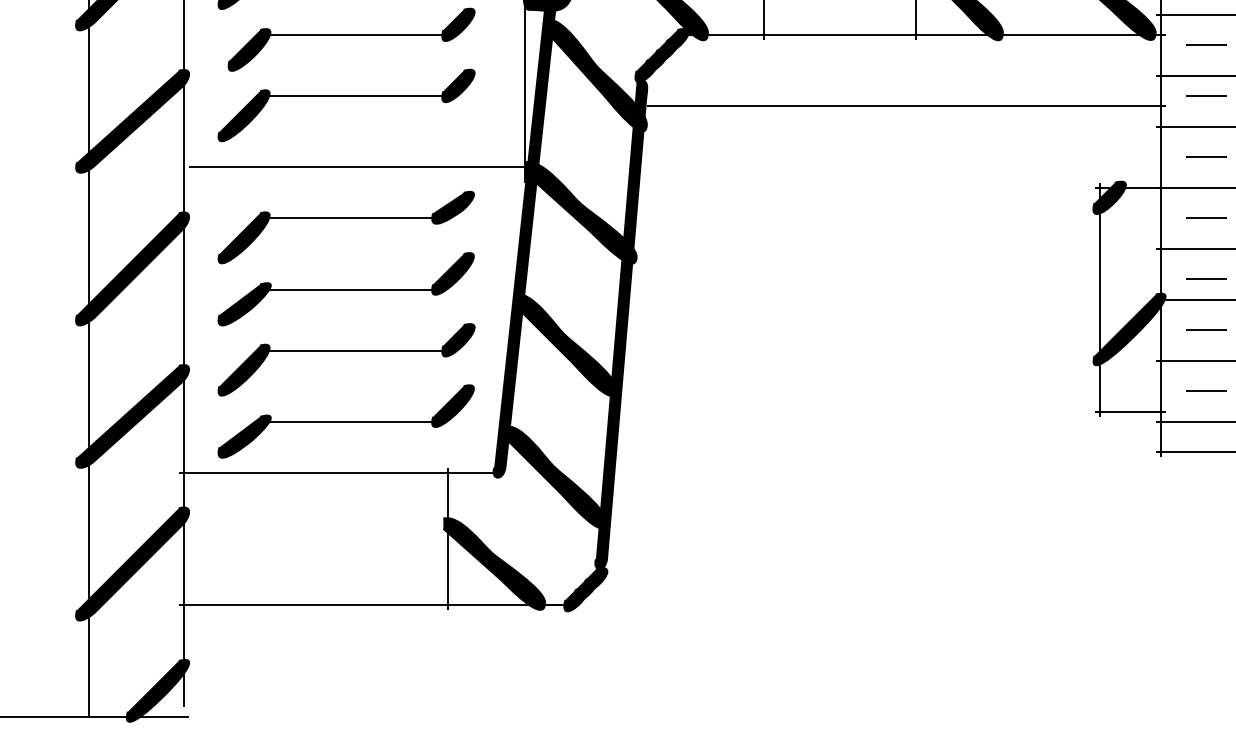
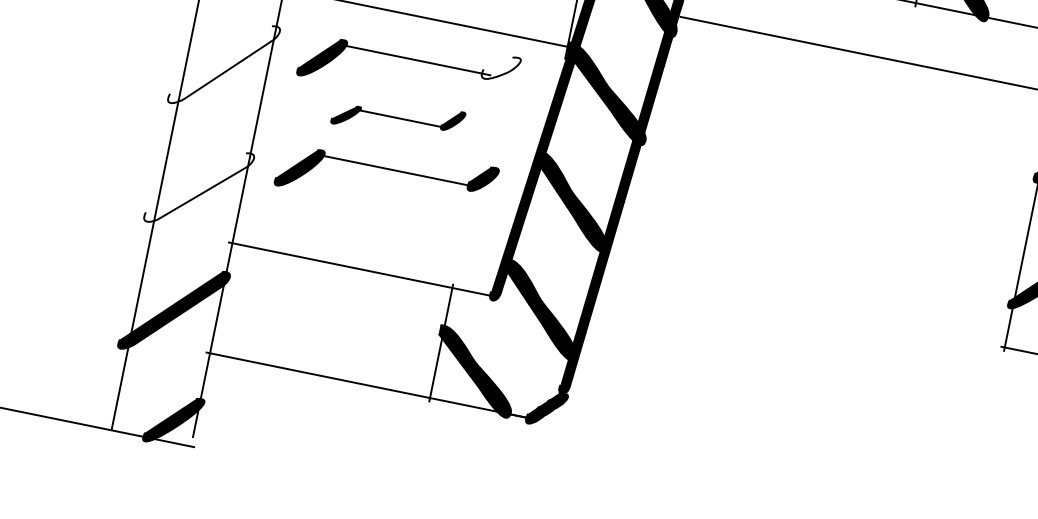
fill: (453, 207) -> (501, 68), removed
fill: (132, 268) -> (224, 64), removed
part: (345, 289) -> (397, 118), size x0.6
fill: (132, 416) -> (199, 187), removed
part: (345, 421) -> (375, 227), removed

